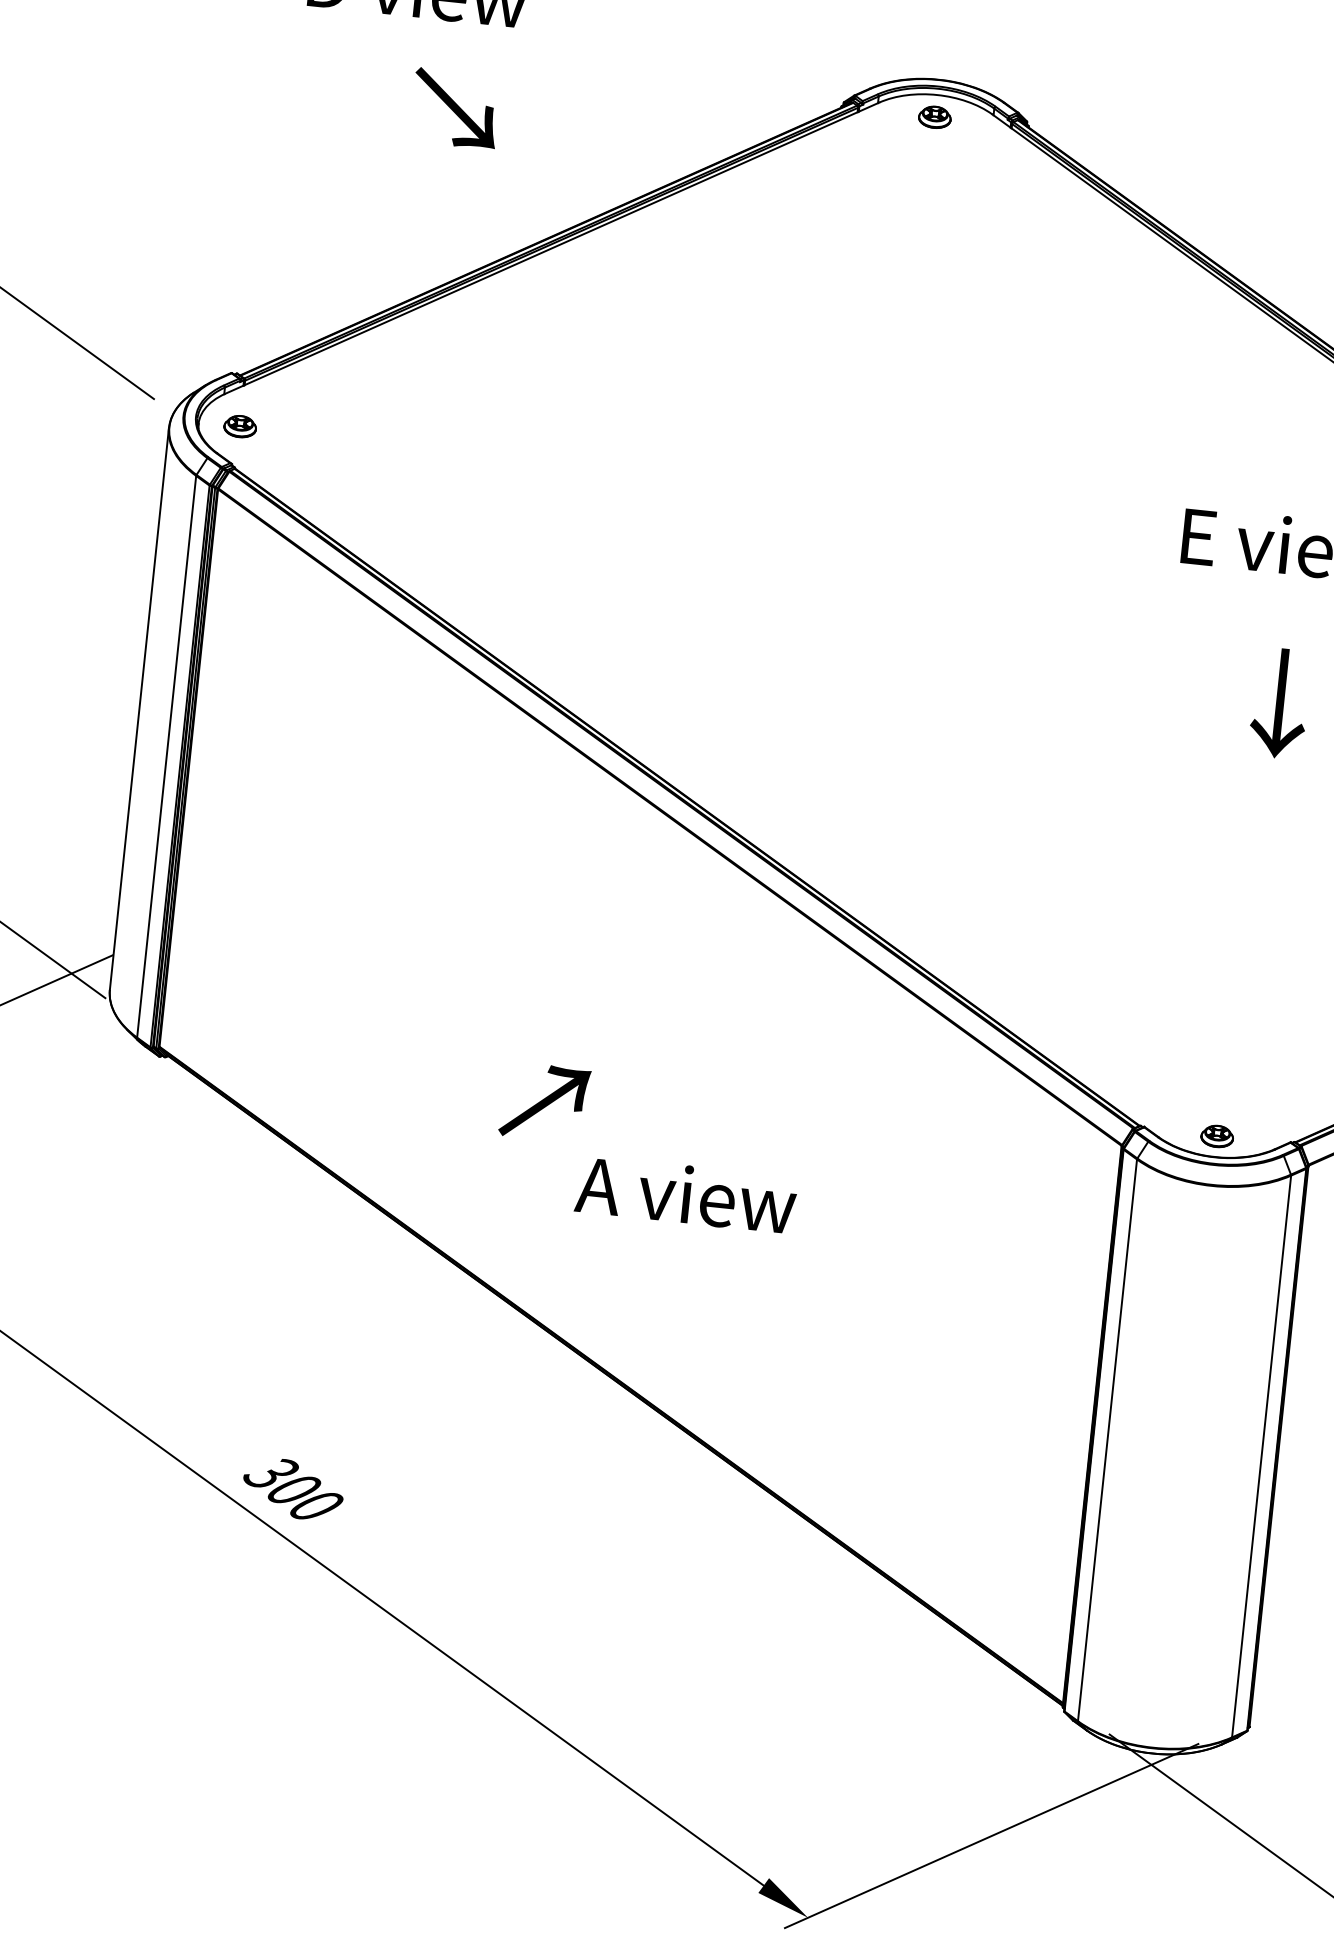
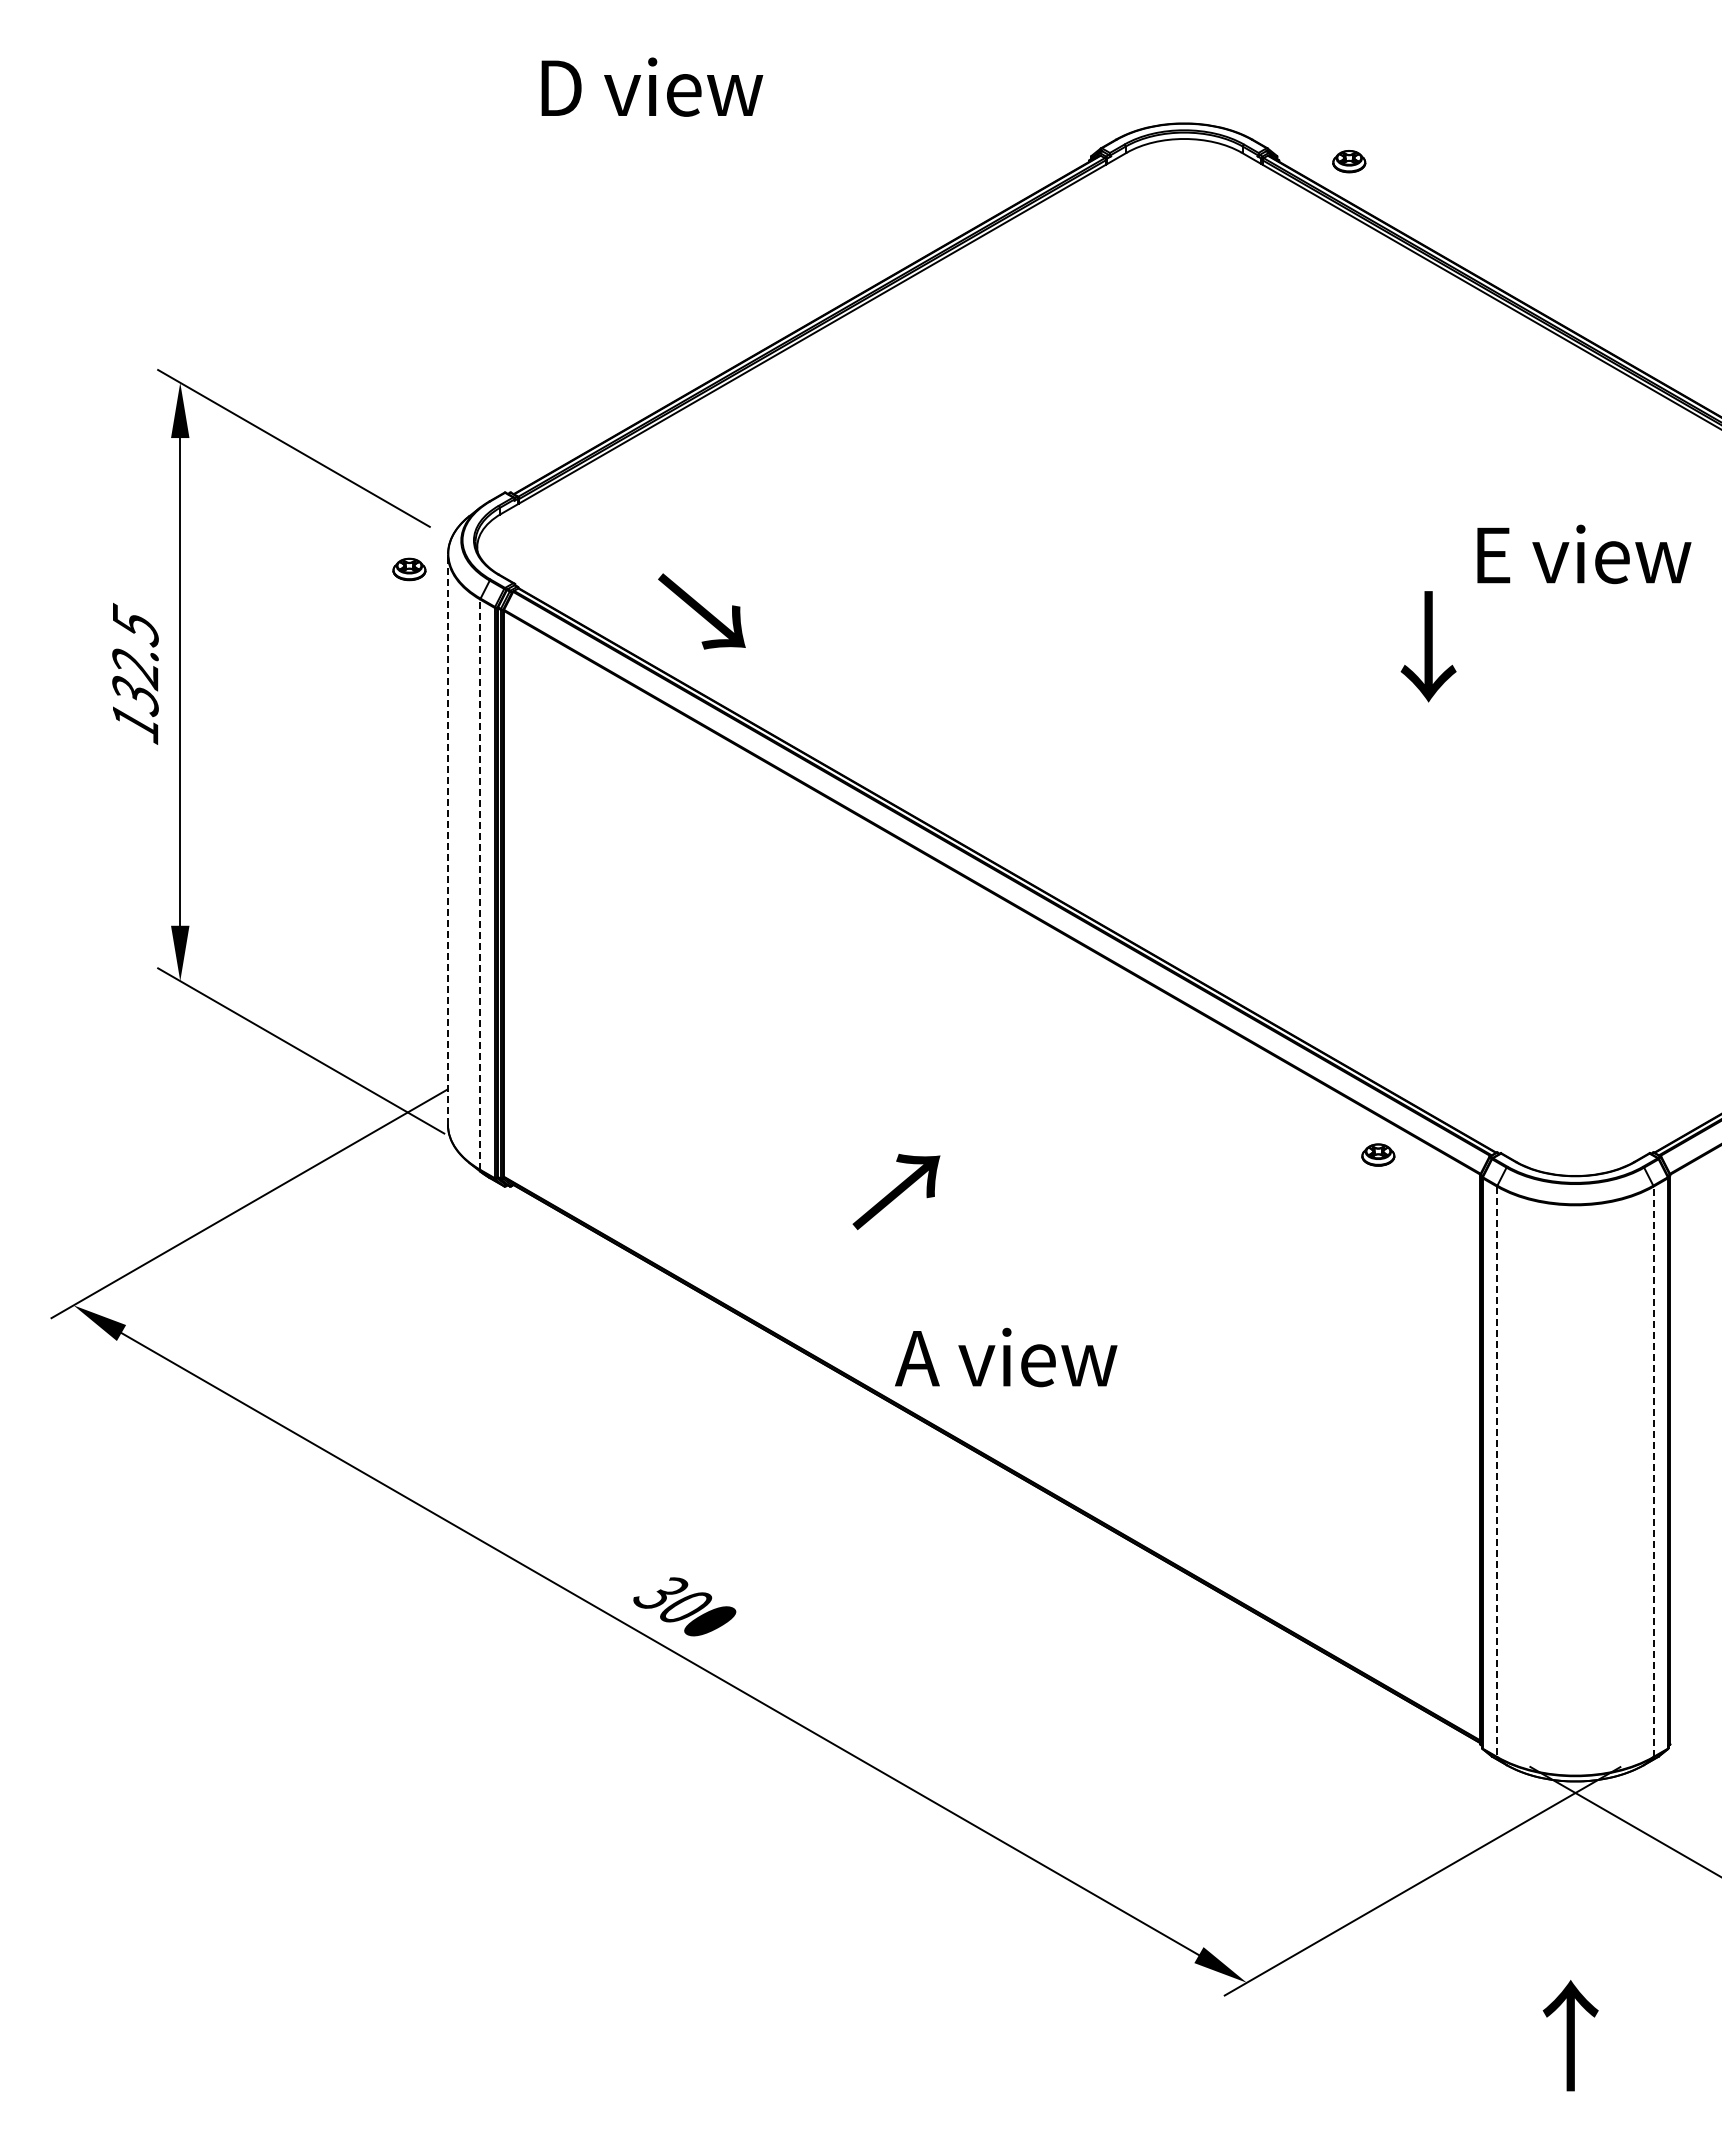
text: (455, 108) -> (701, 611), moved
part: (935, 117) -> (1349, 161), moved
part: (240, 426) -> (409, 569), moved
text: (1279, 703) -> (1428, 646), moved
line: (138, 708) -> (447, 839), solid -> dashed
line: (166, 756) -> (480, 884), solid -> dashed
part: (1217, 1135) -> (1378, 1154), moved
text: (686, 1194) -> (1006, 1357), moved
line: (1107, 1441) -> (1497, 1472), solid -> dashed
line: (1261, 1456) -> (1653, 1471), solid -> dashed

